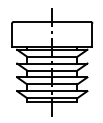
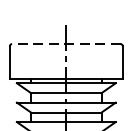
line: (52, 21) -> (66, 43), solid -> dashed

